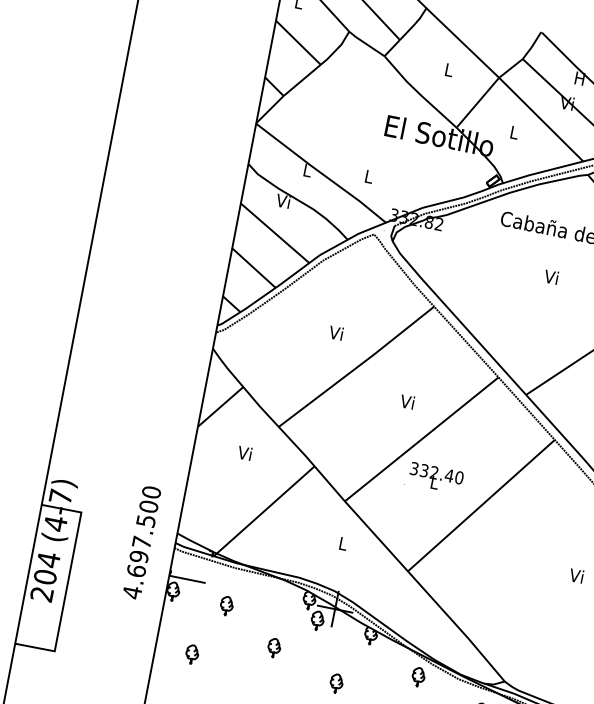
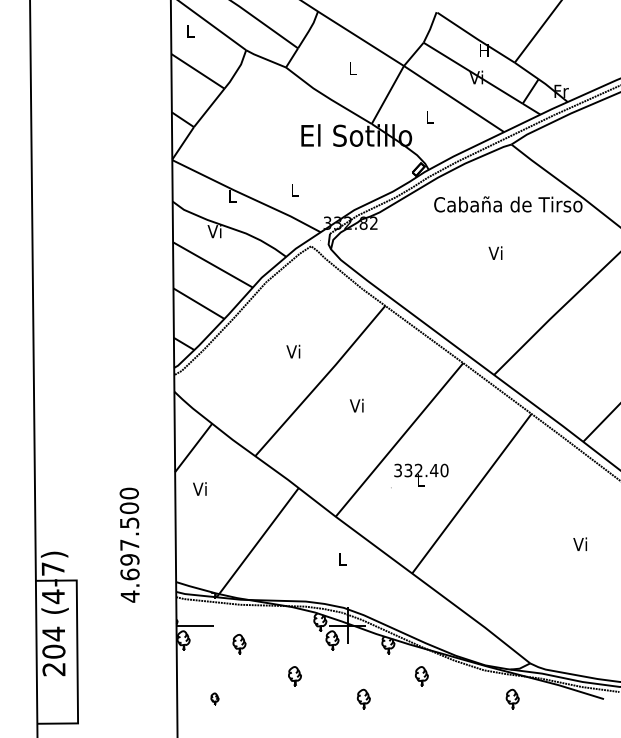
text: (407, 401) -> (356, 405), moved
text: (244, 452) -> (199, 488), moved
text: (141, 541) -> (129, 544), moved
part: (191, 653) -> (214, 698), size x0.6
part: (418, 677) -> (421, 676), moved

